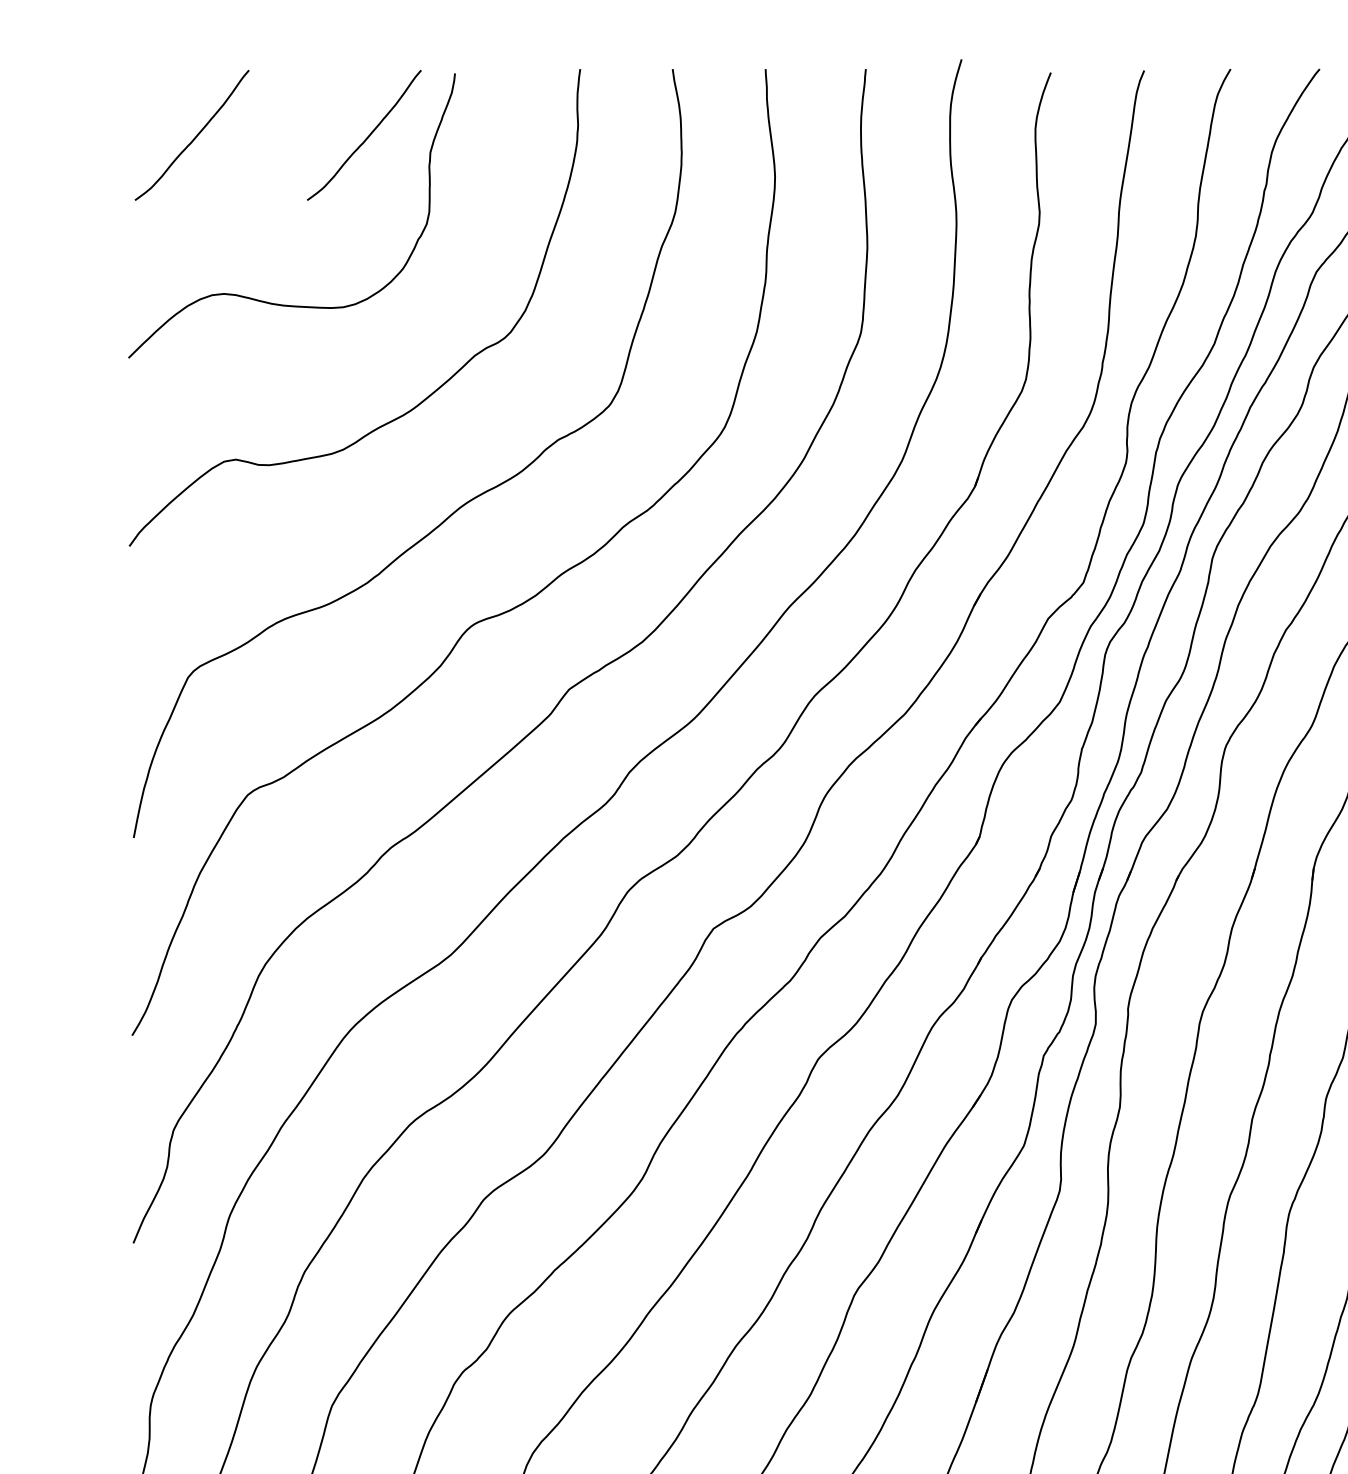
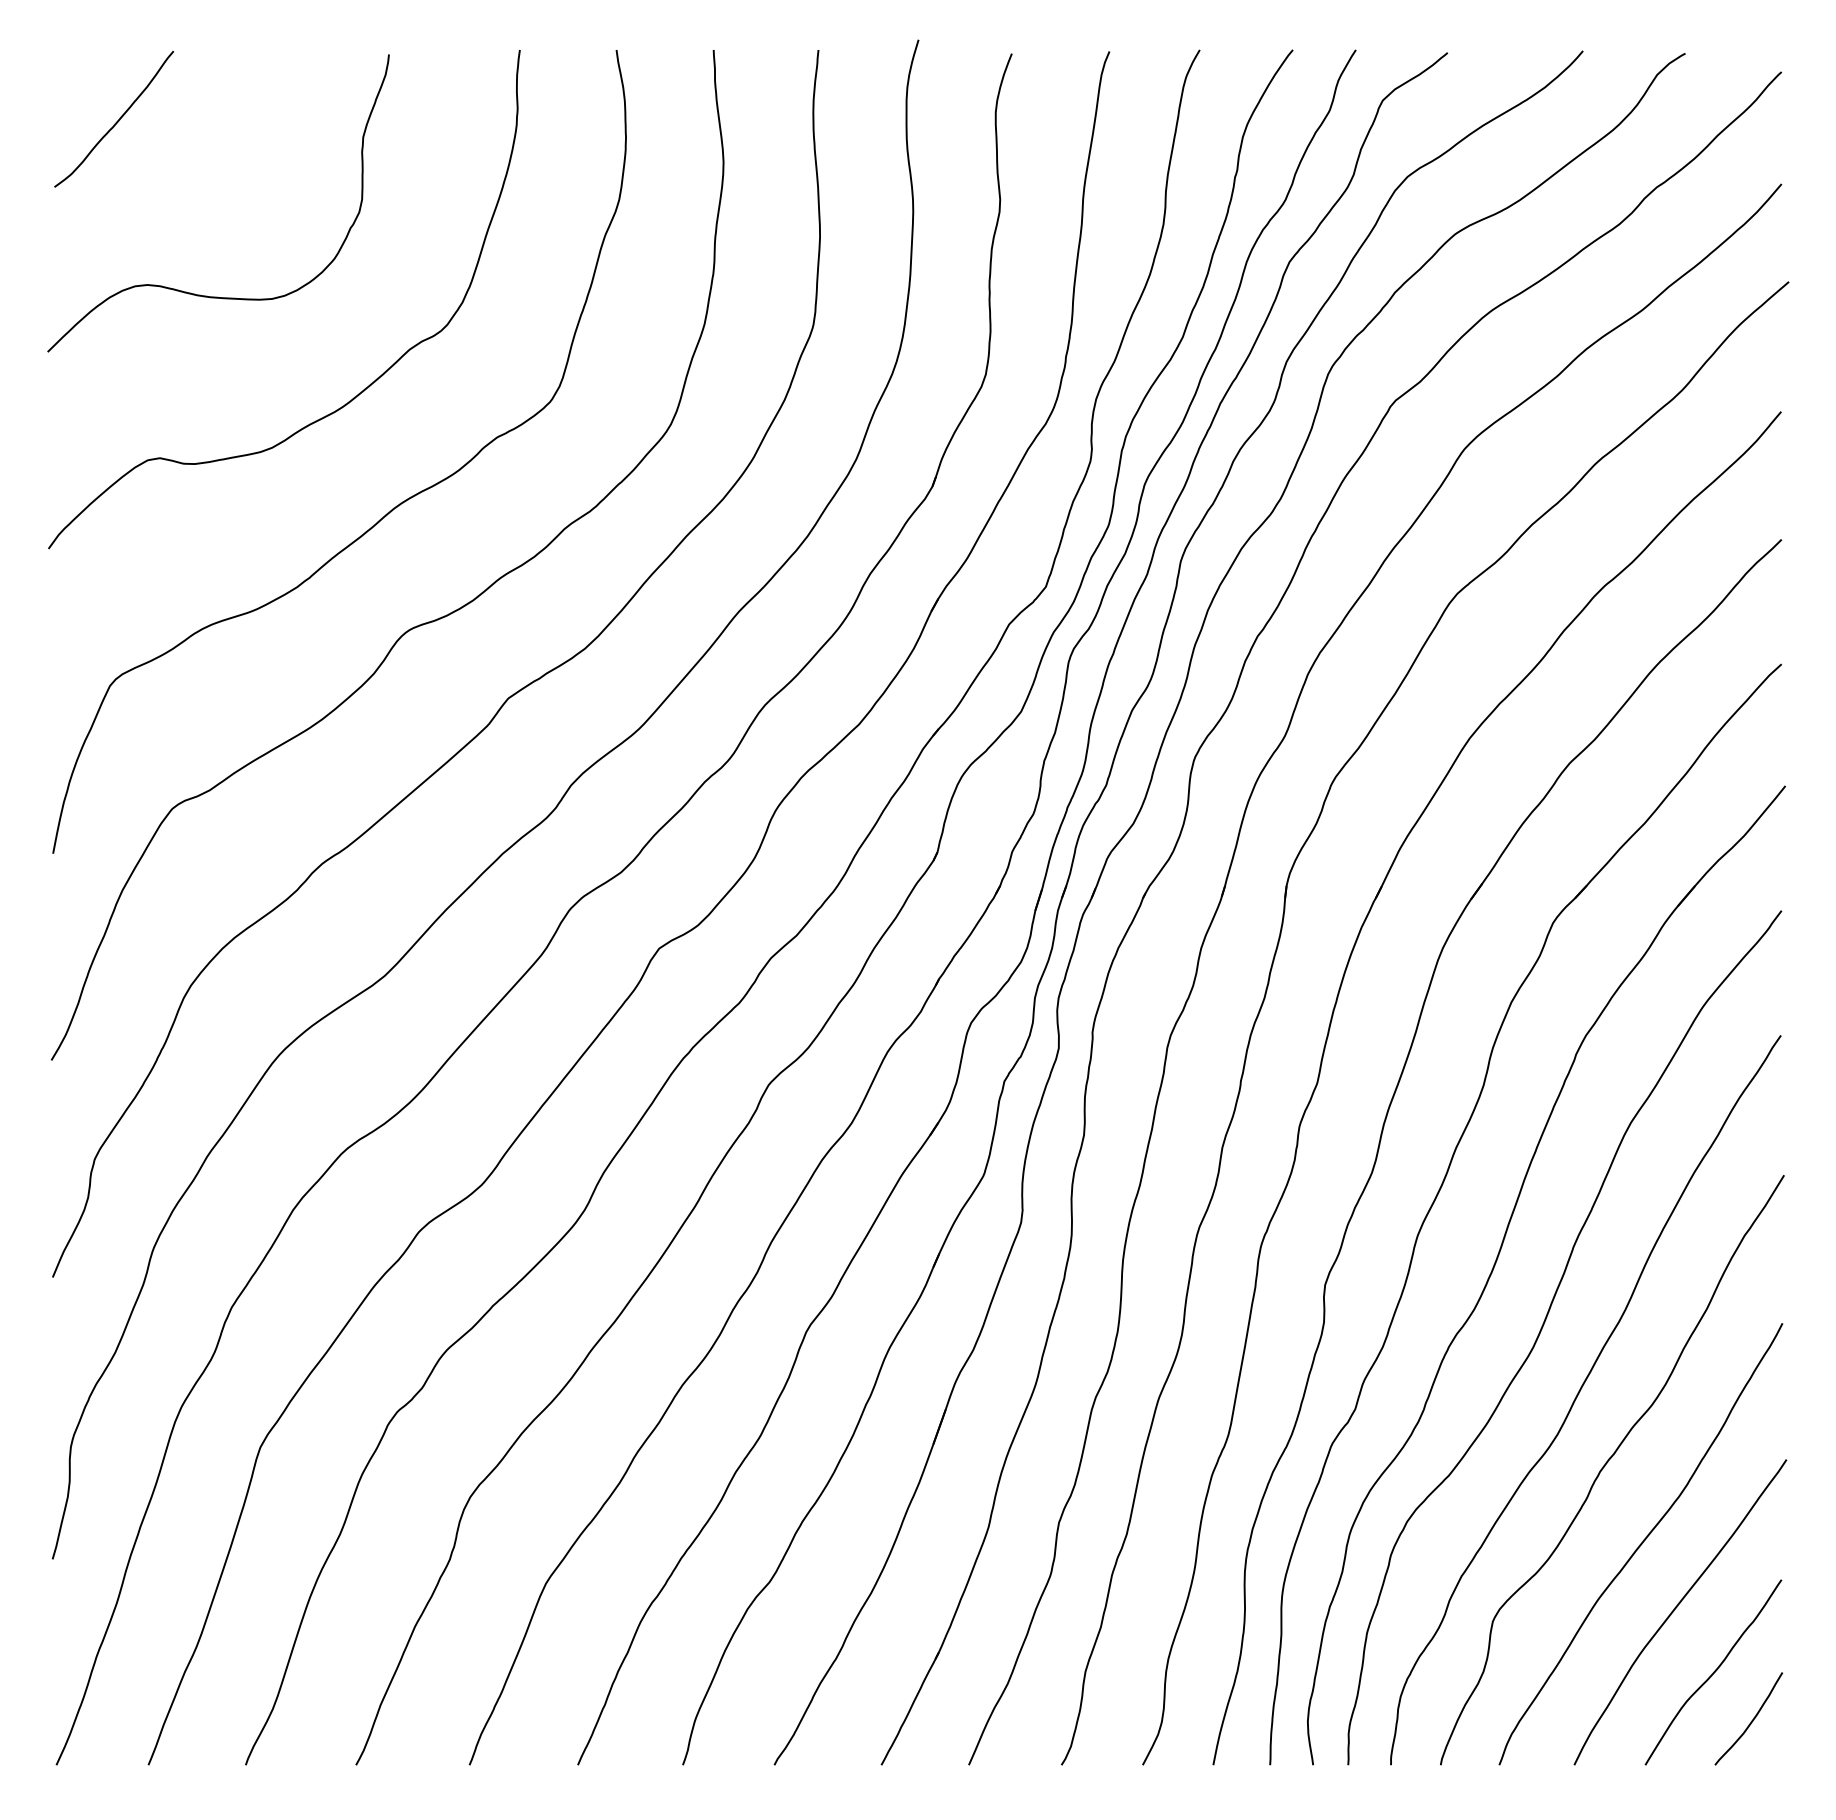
curve: (366, 137) -> (296, 121), removed

